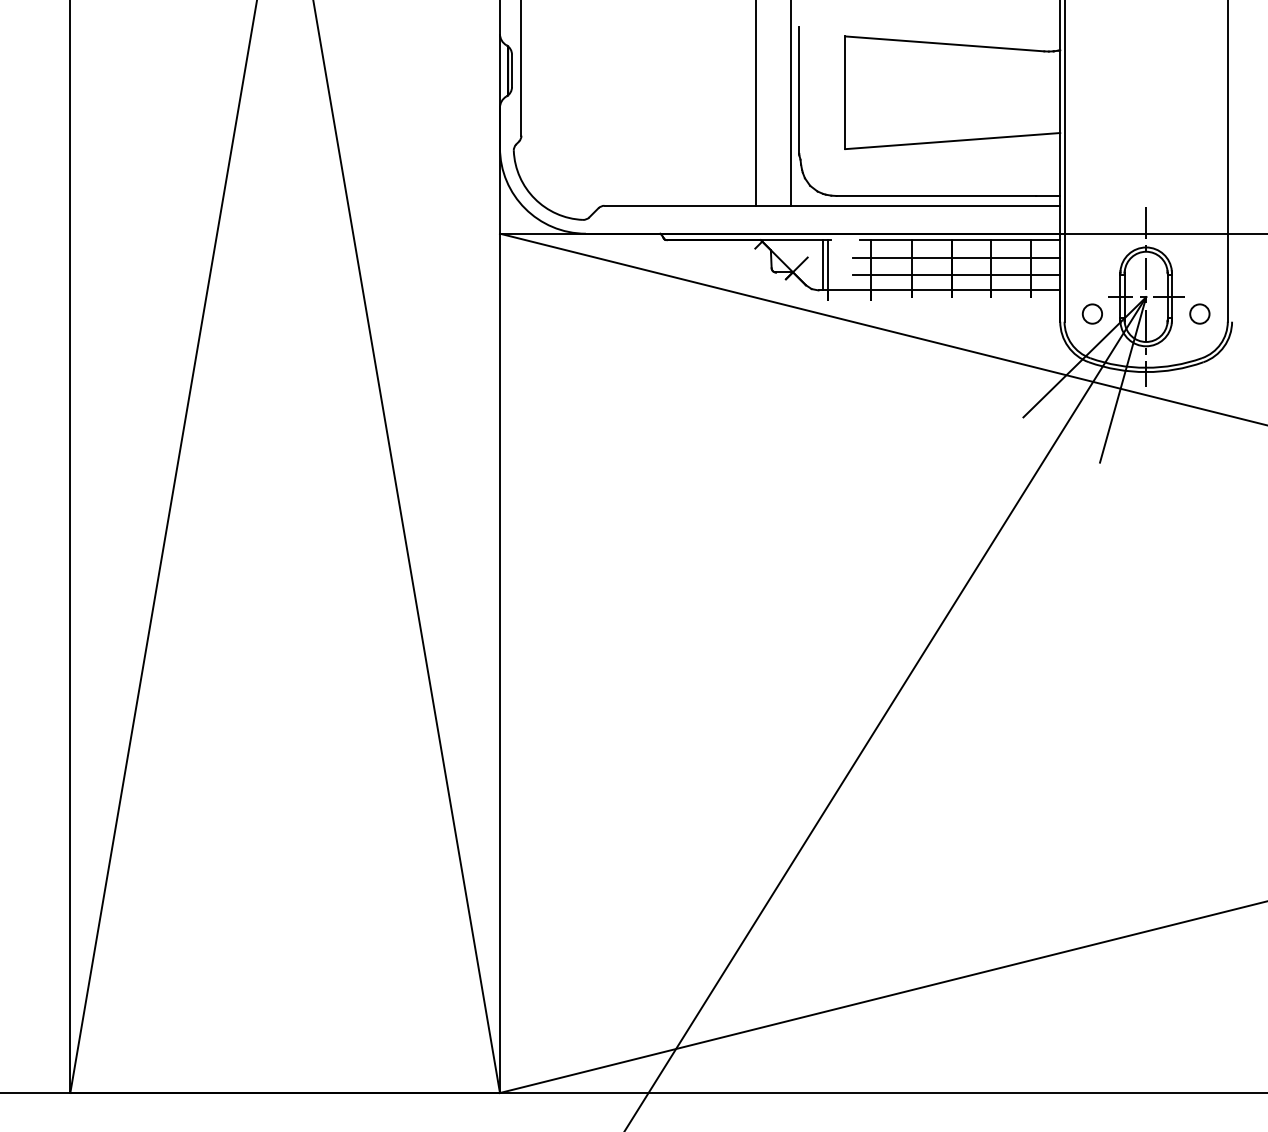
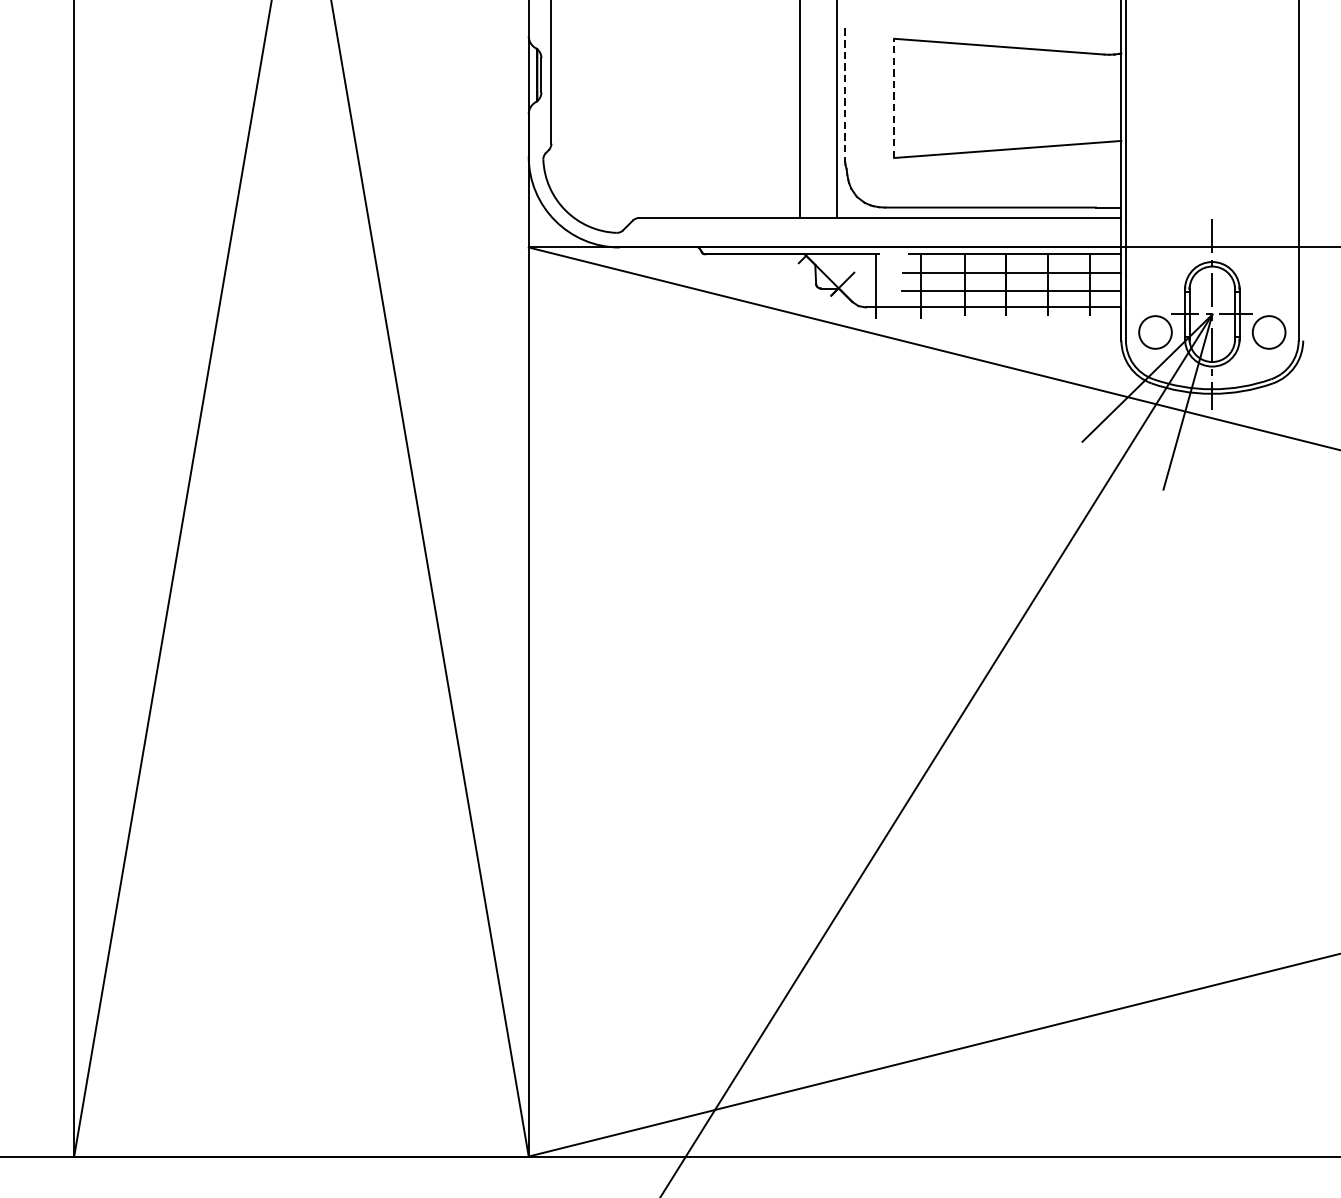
line: (799, 90) -> (845, 95), solid -> dashed
line: (845, 92) -> (894, 98), solid -> dashed
line: (822, 264) -> (869, 280), removed
circle: (1092, 313) -> (1155, 331), size x1.6
circle: (1199, 313) -> (1268, 331), size x1.6

